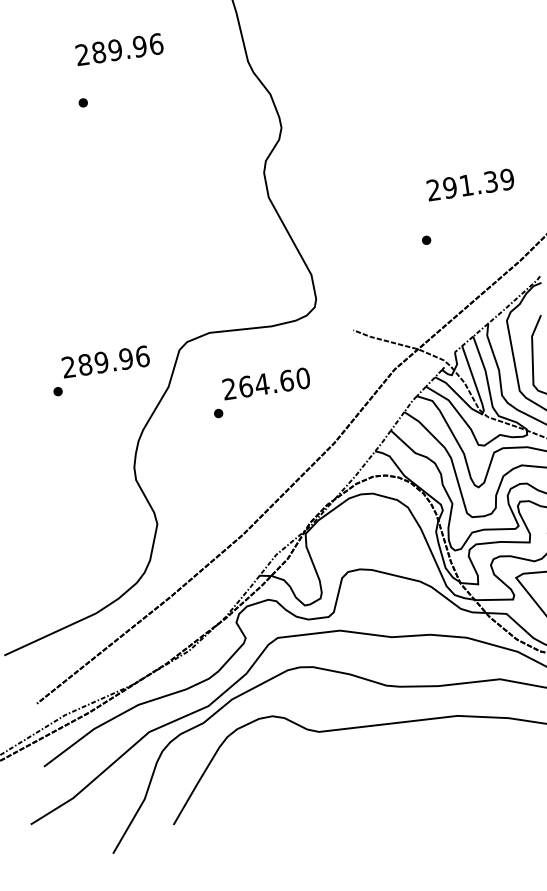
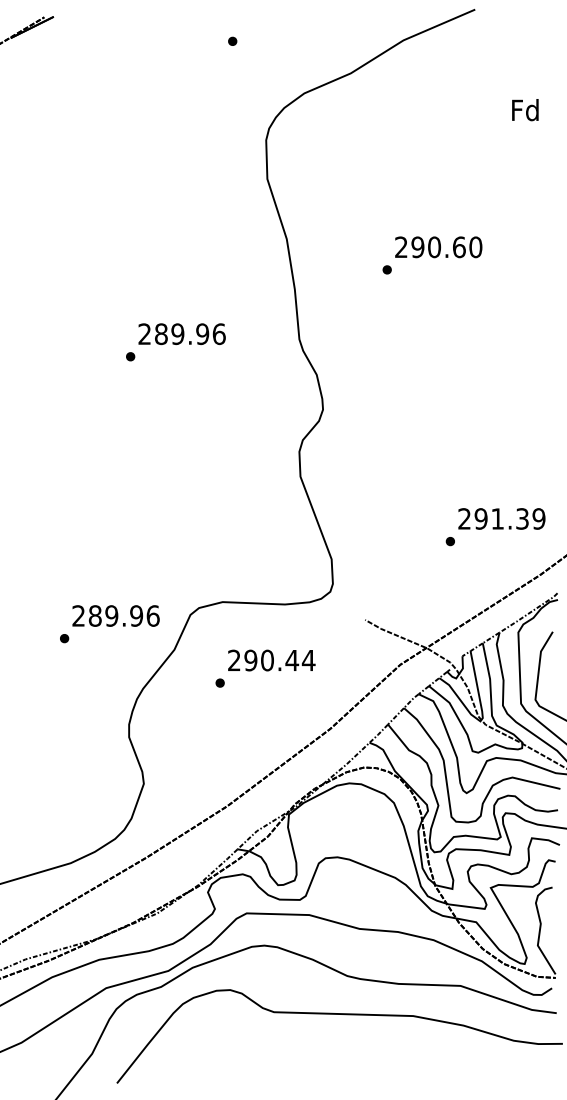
text: (119, 49) -> (181, 334), moved
text: (470, 184) -> (501, 518), moved
text: (274, 382) -> (279, 660), 264.60 -> 290.44

